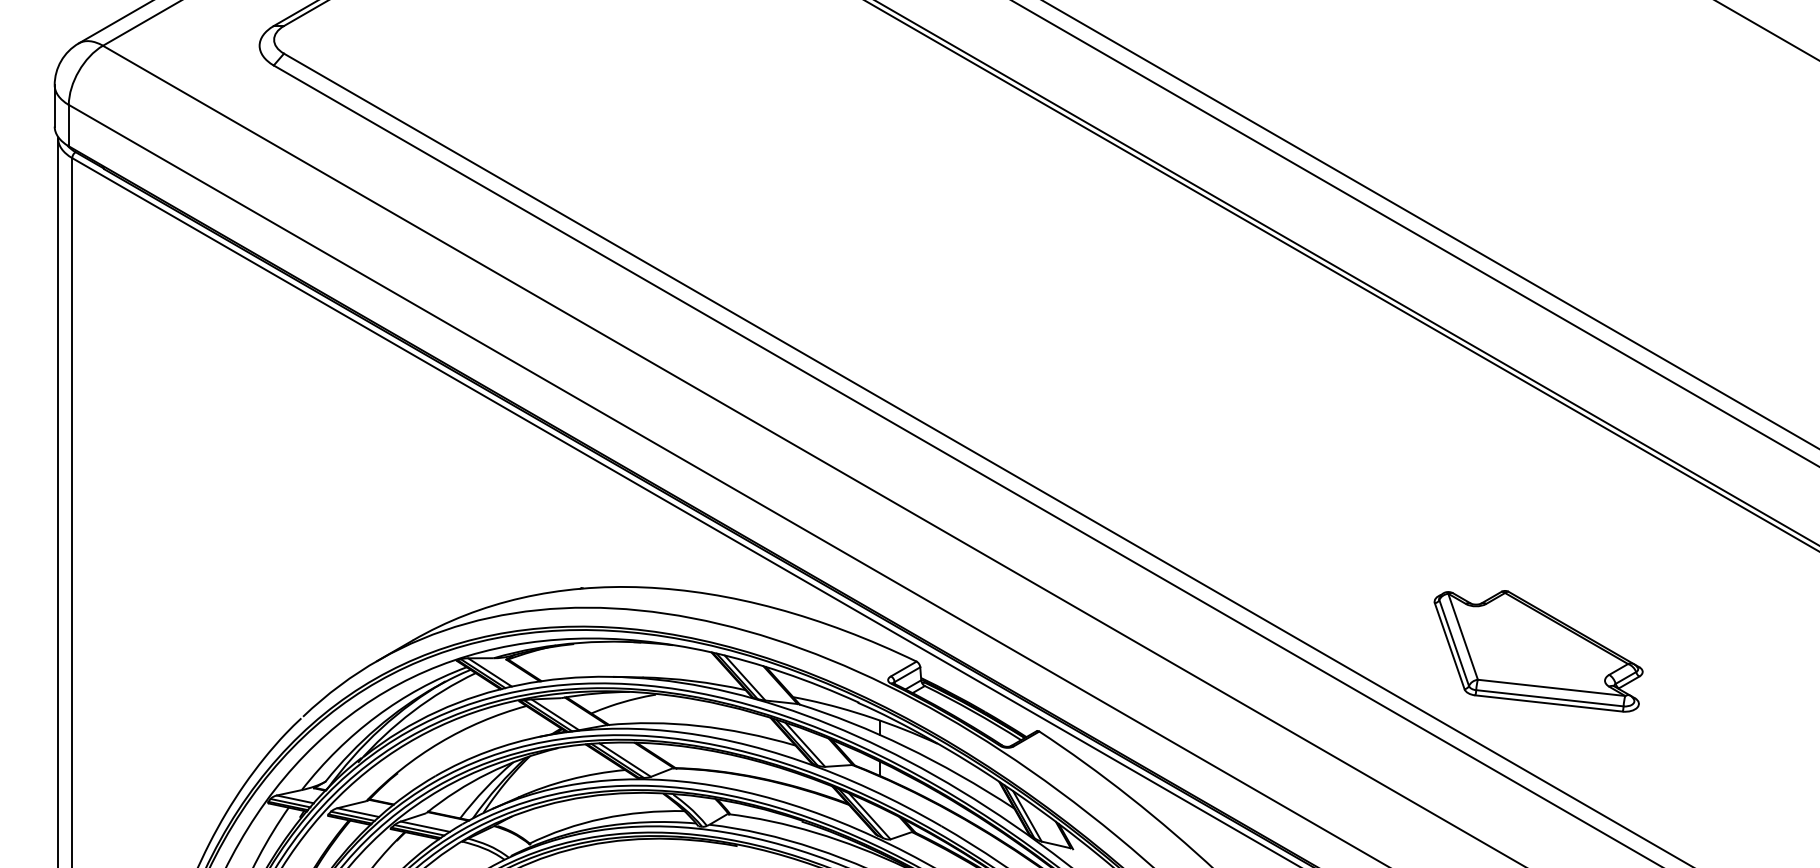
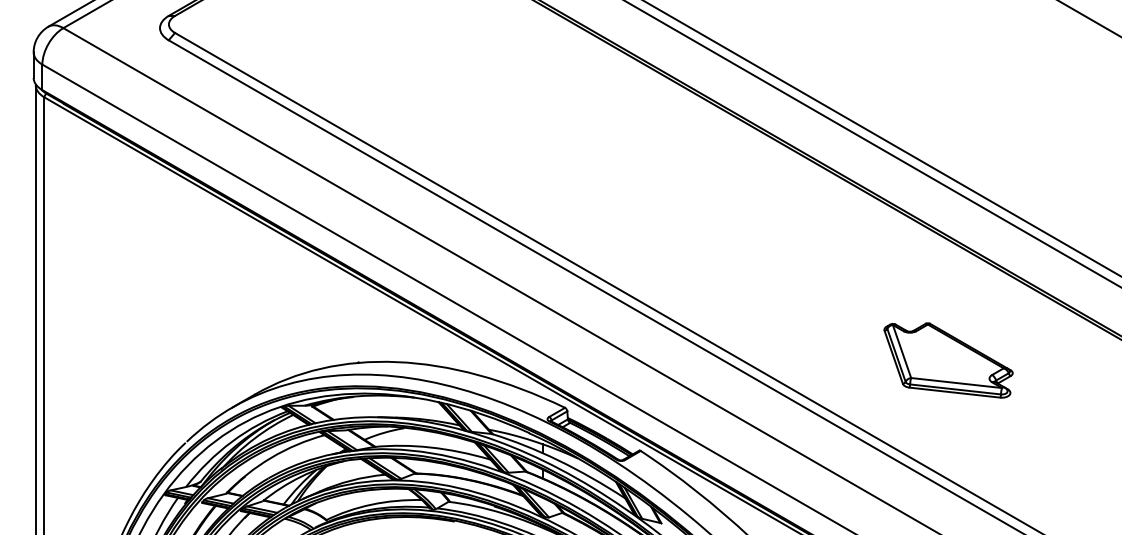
part: (1538, 651) -> (948, 360), moved

